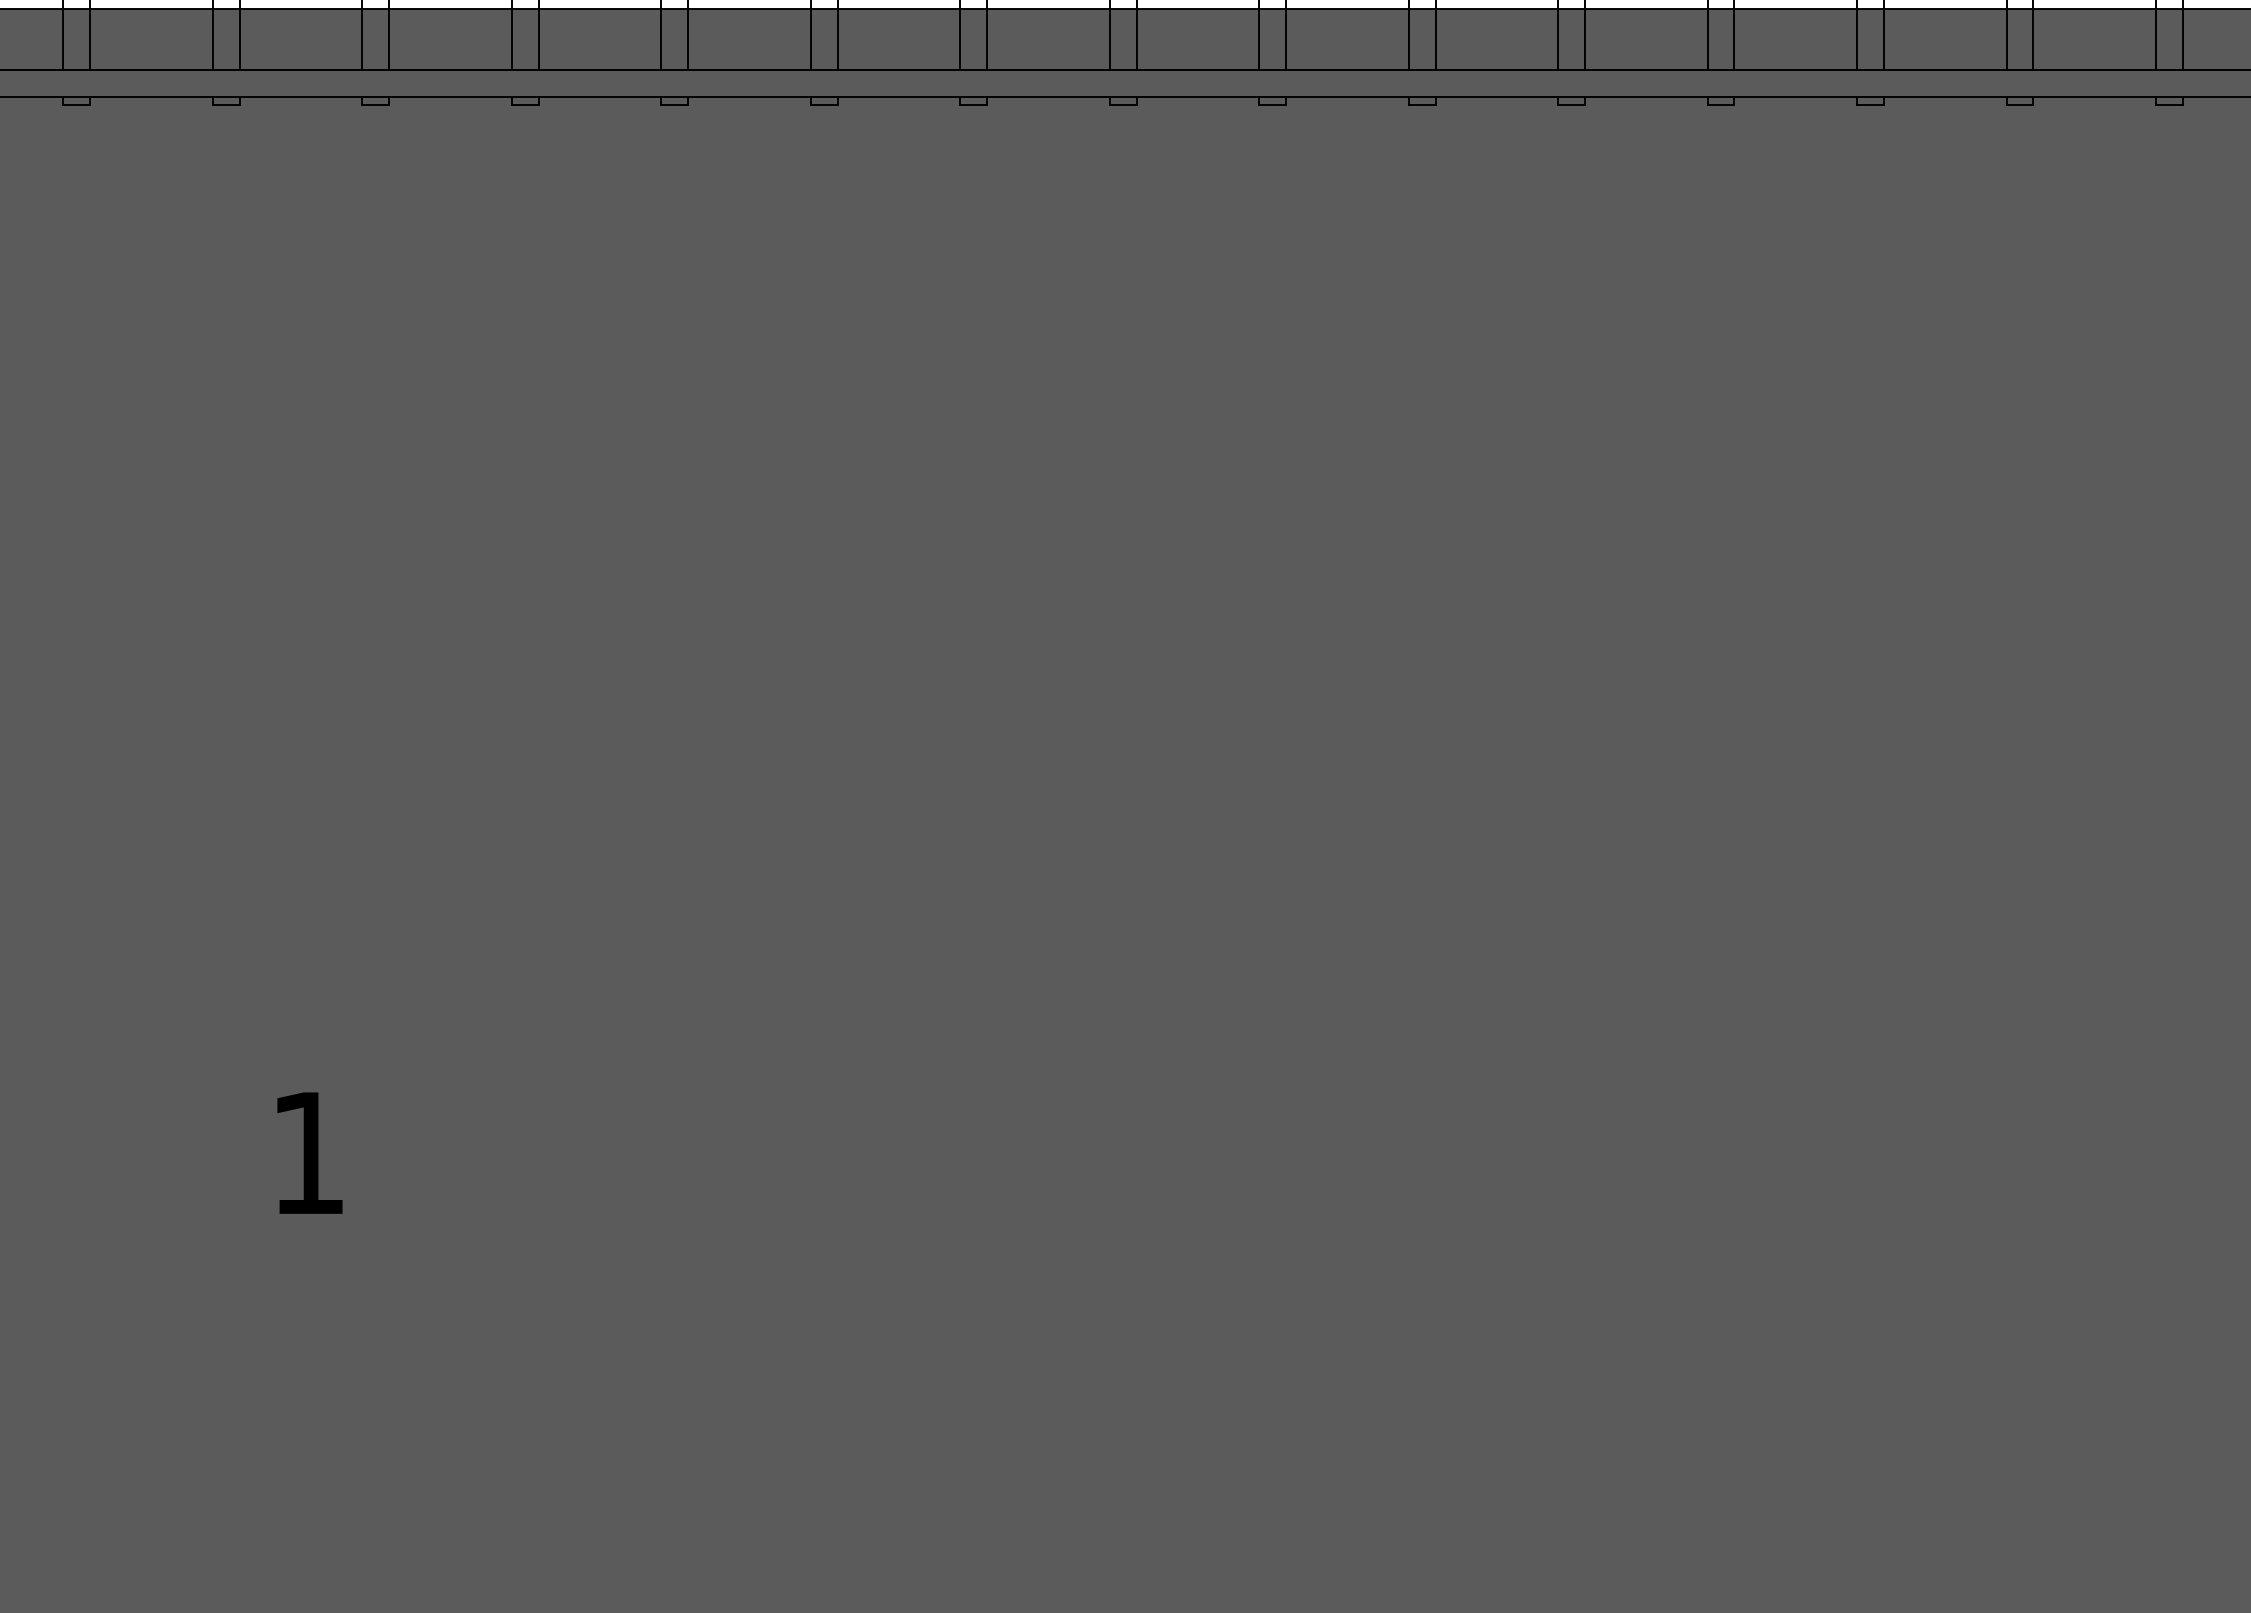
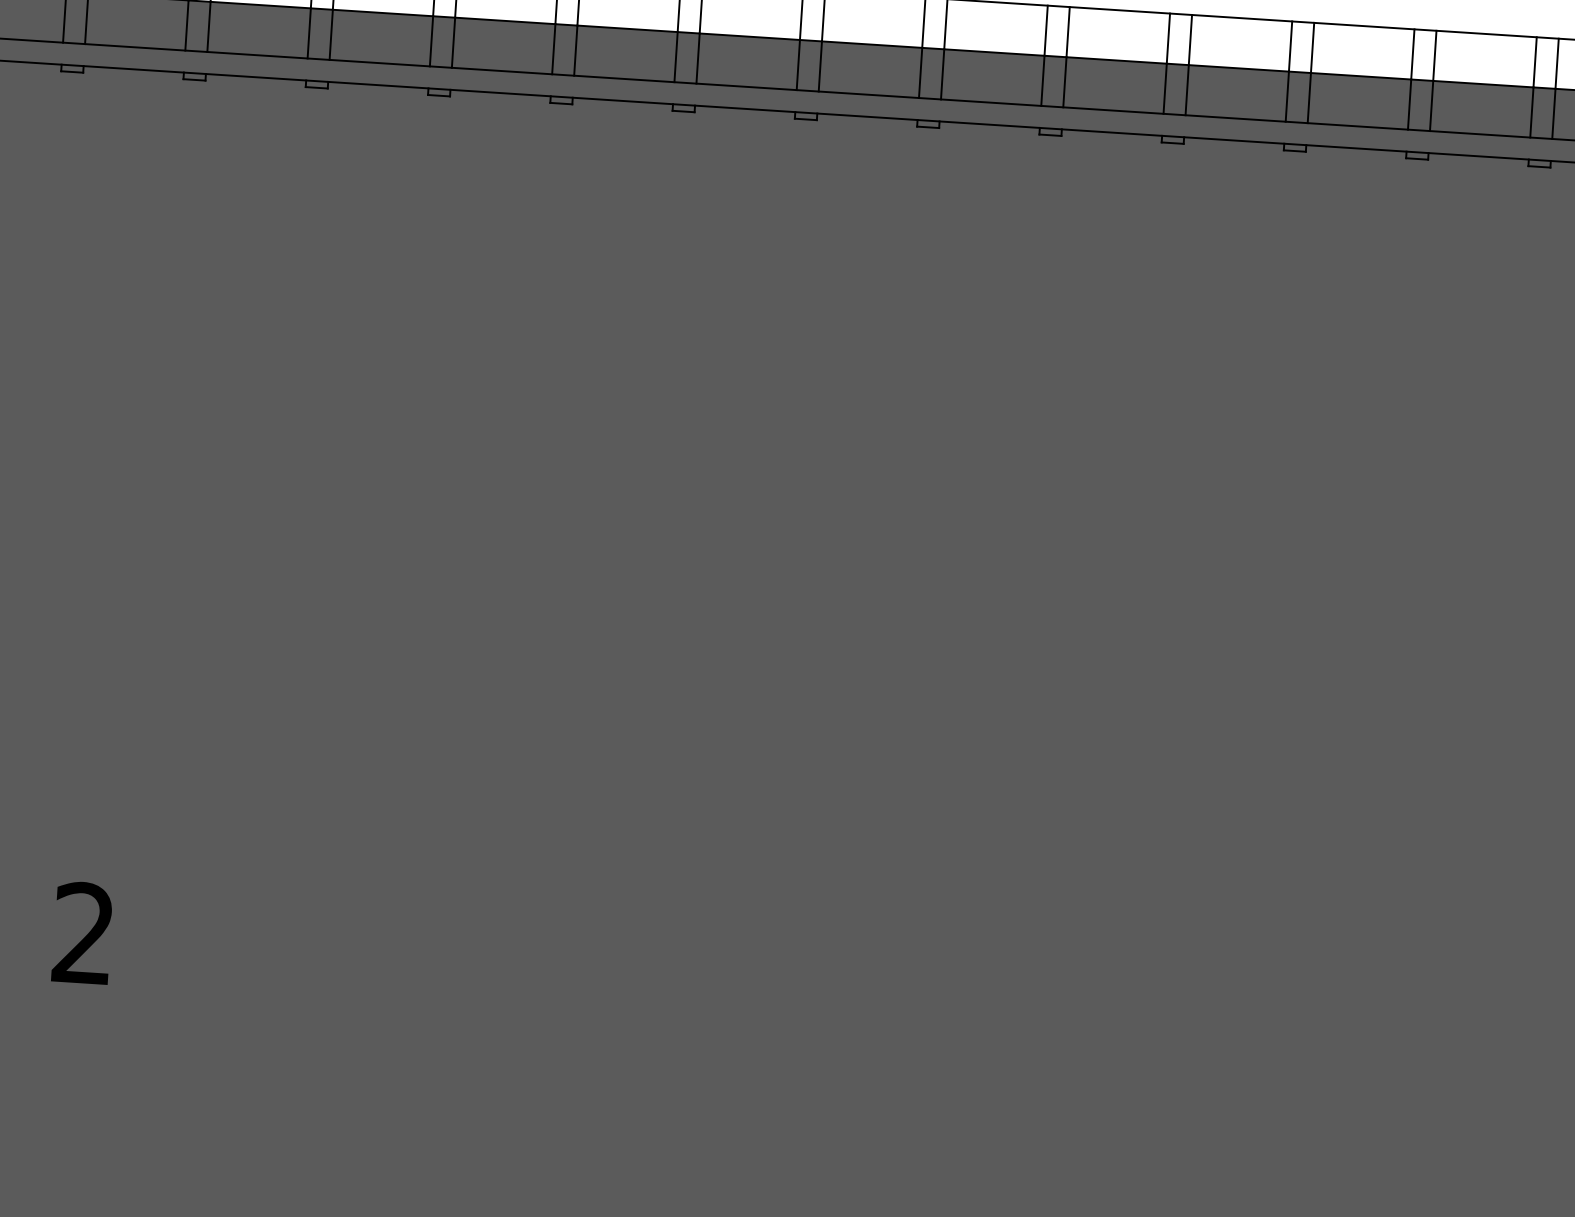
text: (307, 1151) -> (83, 932), 1 -> 2

